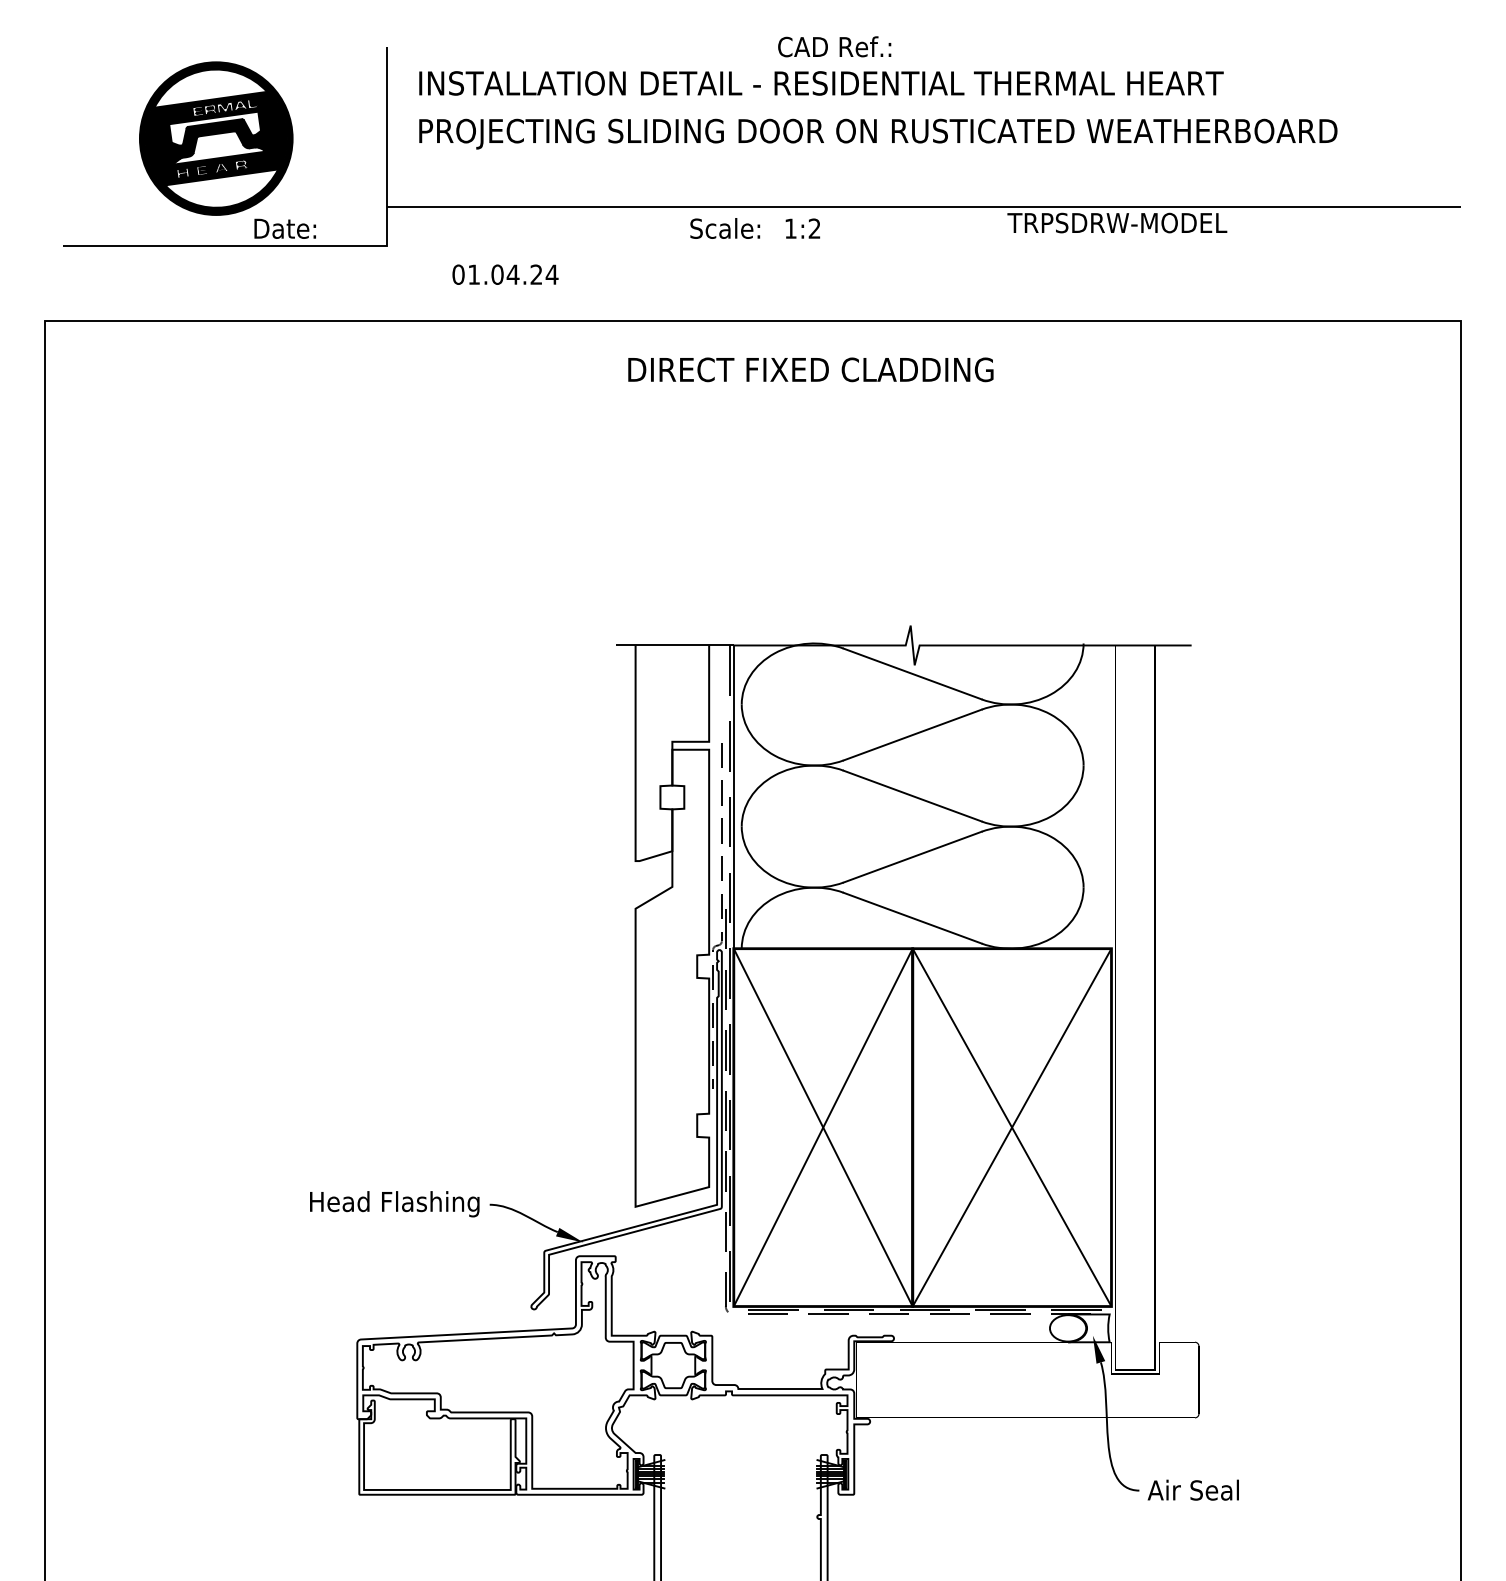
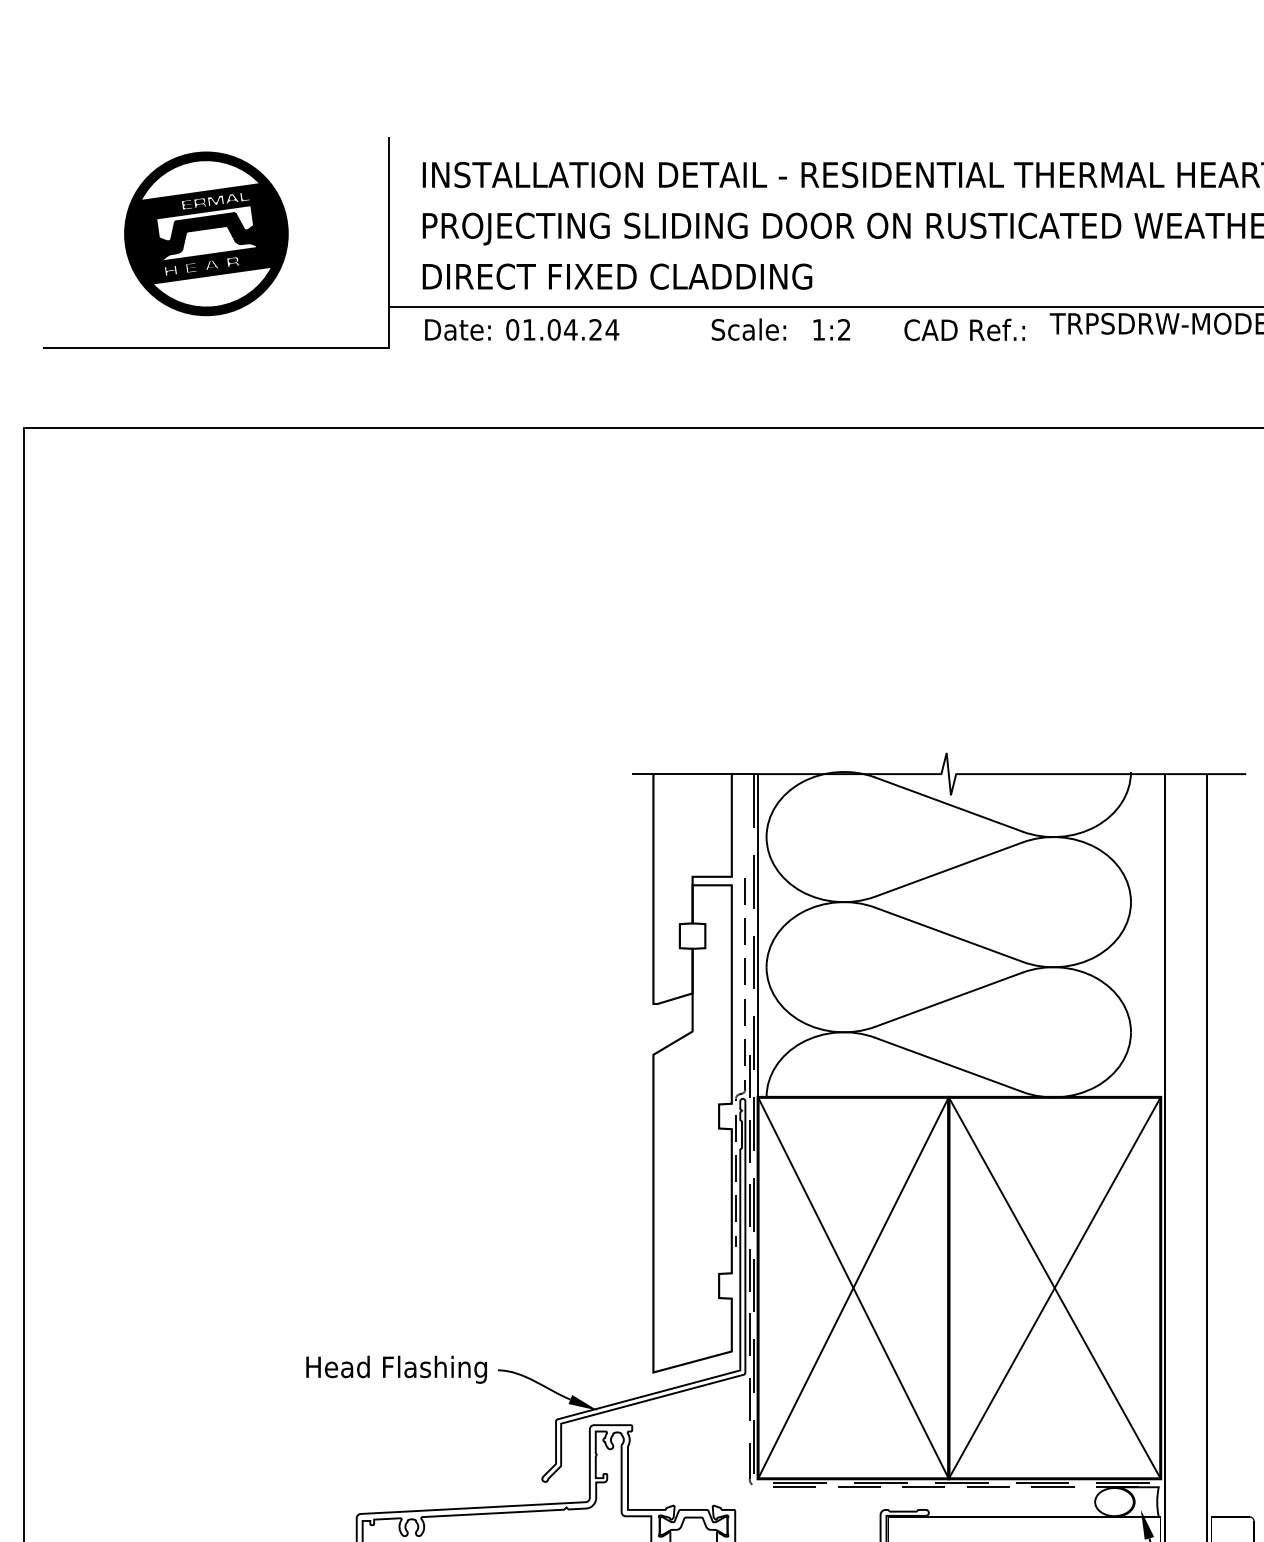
text: (834, 46) -> (964, 329), moved
text: (284, 228) -> (457, 329), moved
text: (505, 274) -> (562, 329), moved
text: (810, 369) -> (617, 276), moved

